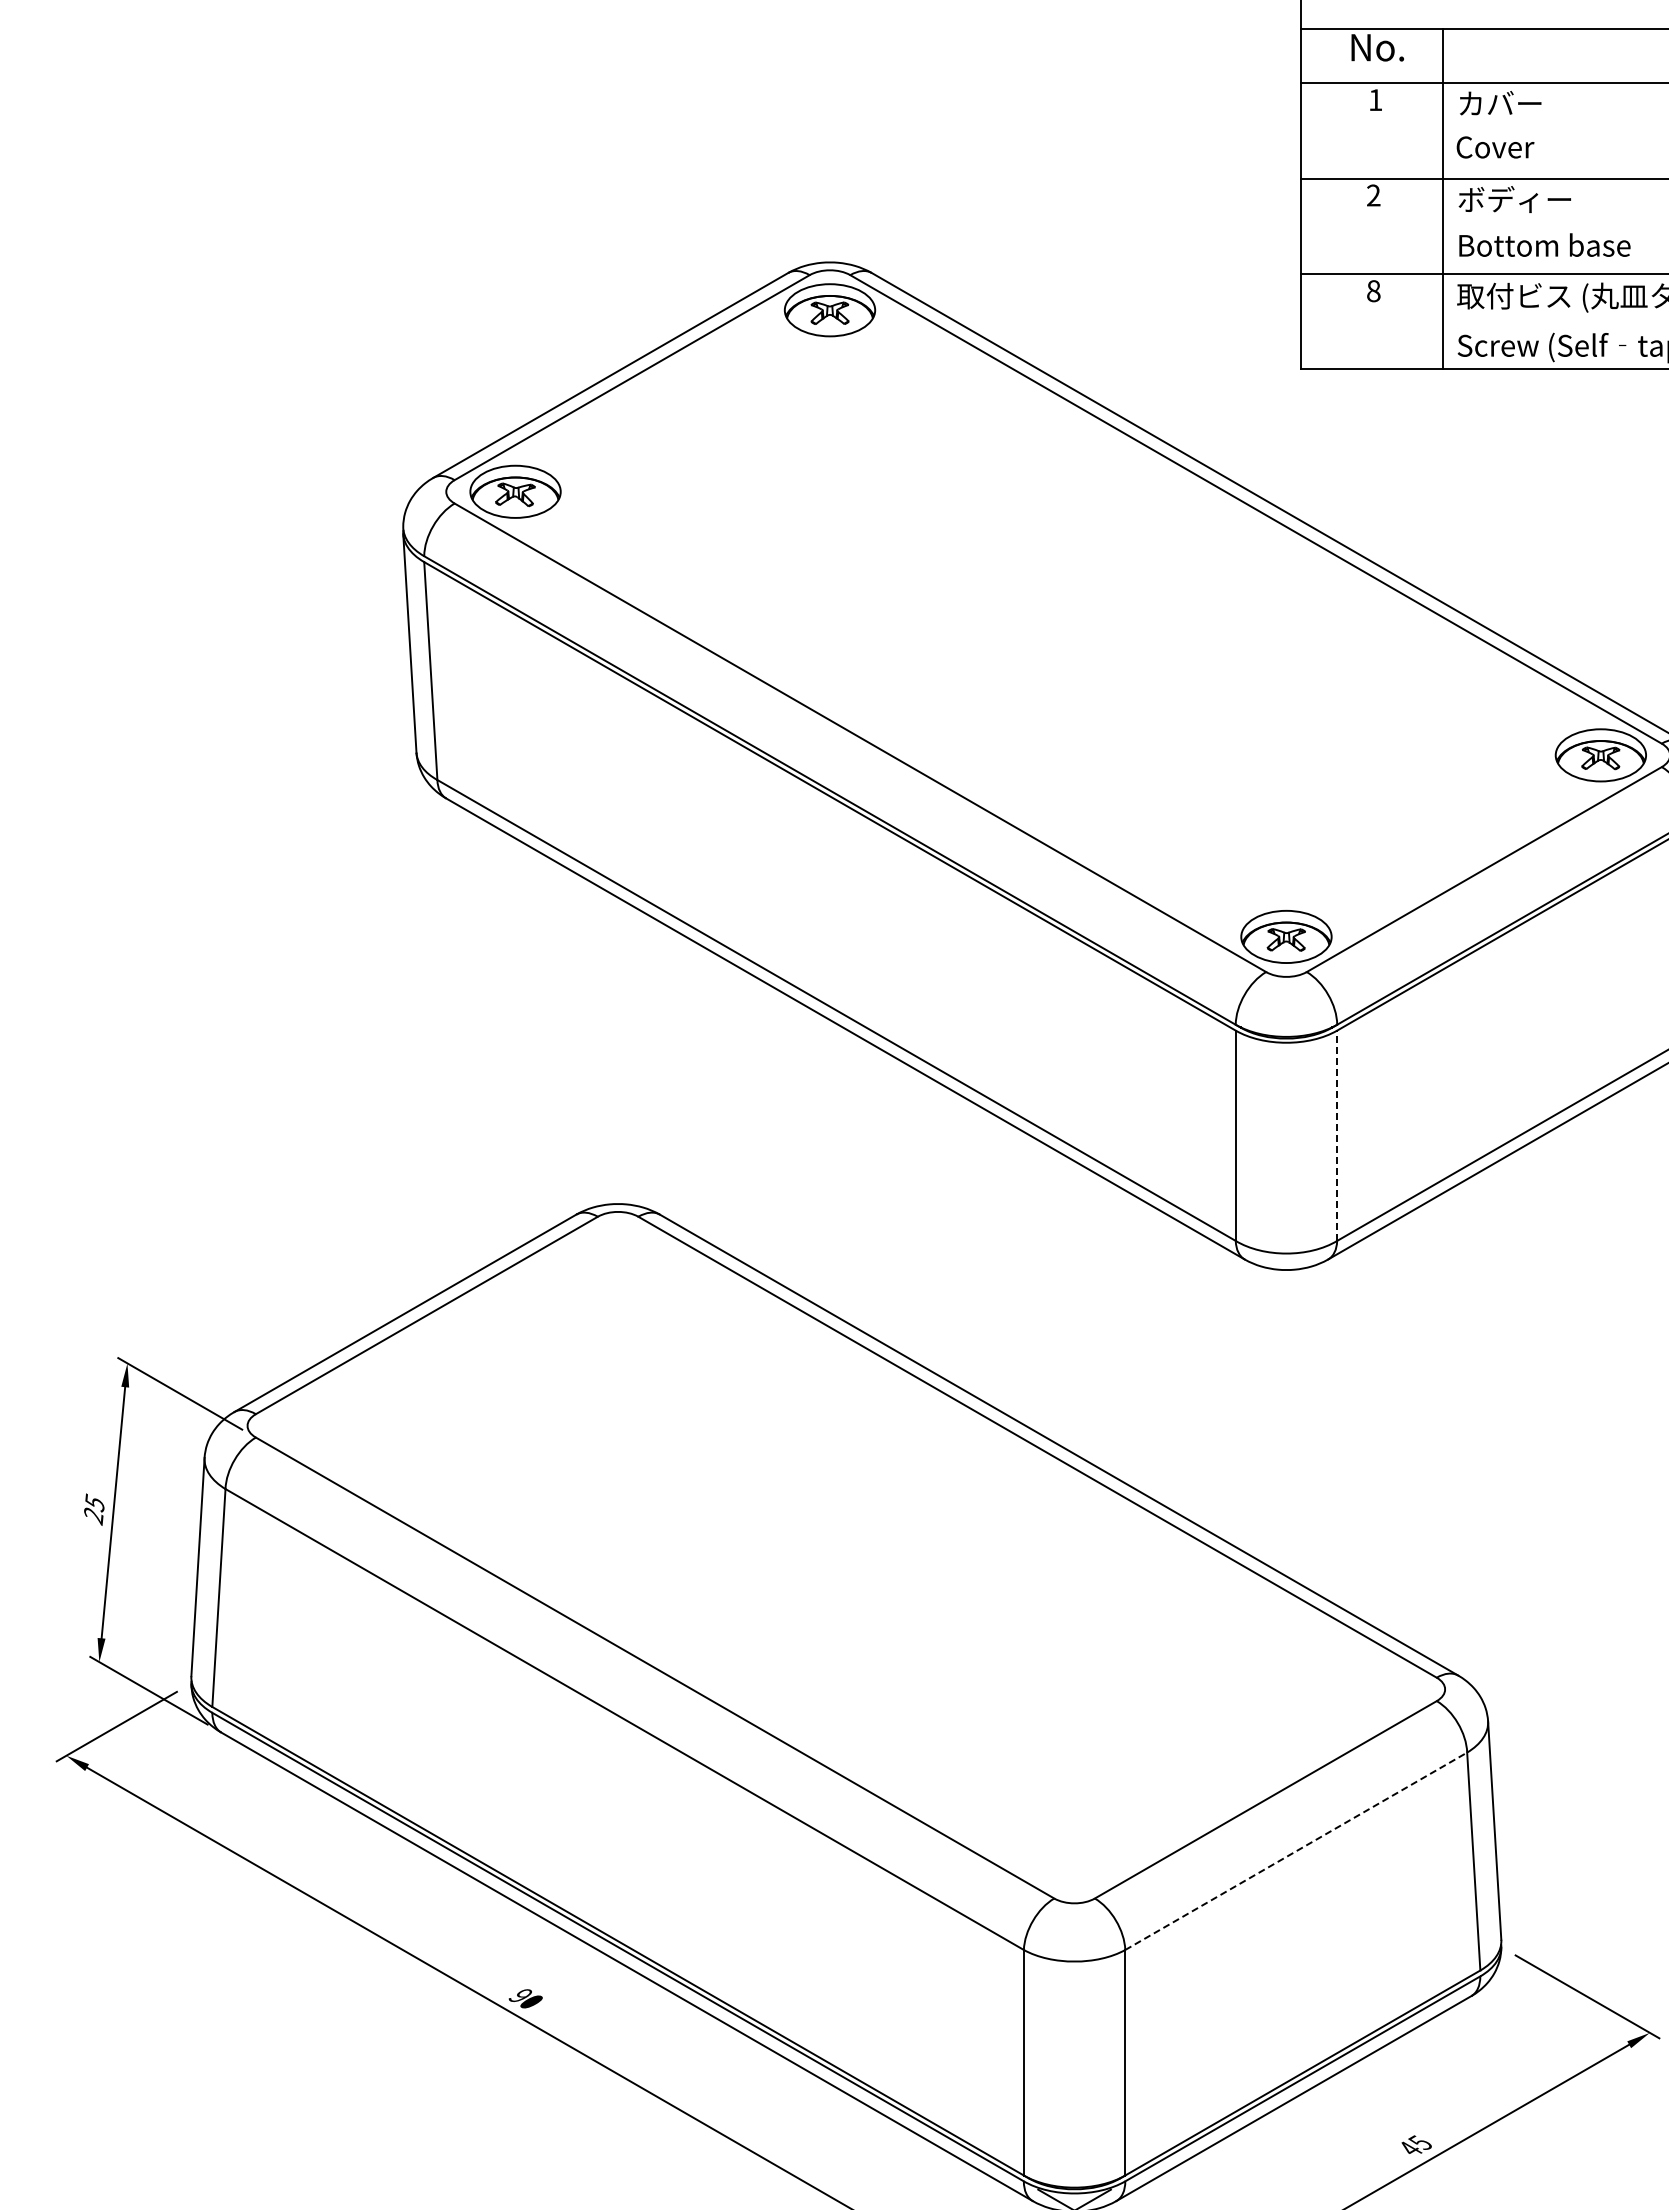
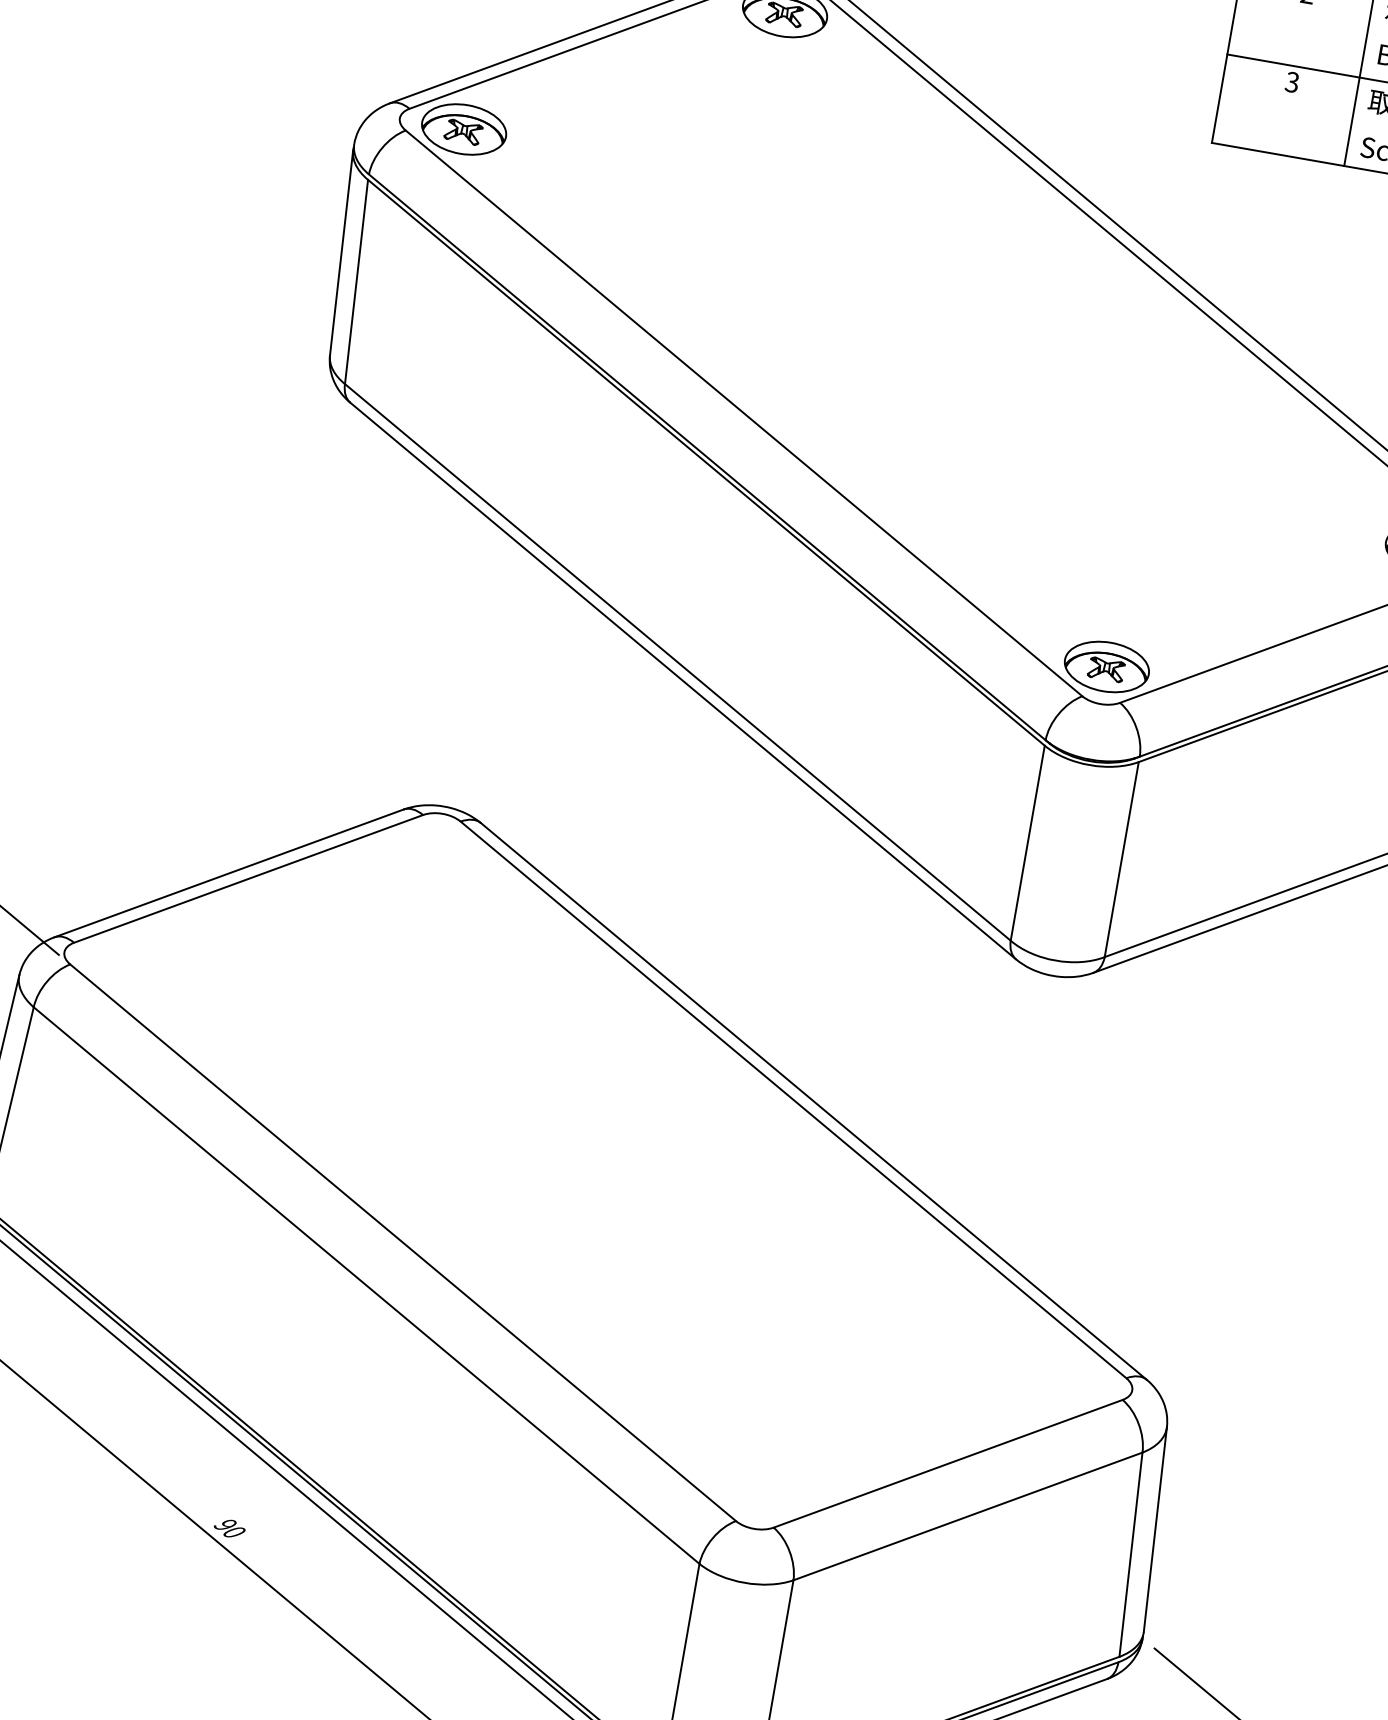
text: (1373, 291) -> (1292, 82), 8 -> 3
line: (1337, 1135) -> (1122, 859), dashed -> solid
line: (1296, 1851) -> (968, 1516), dashed -> solid

